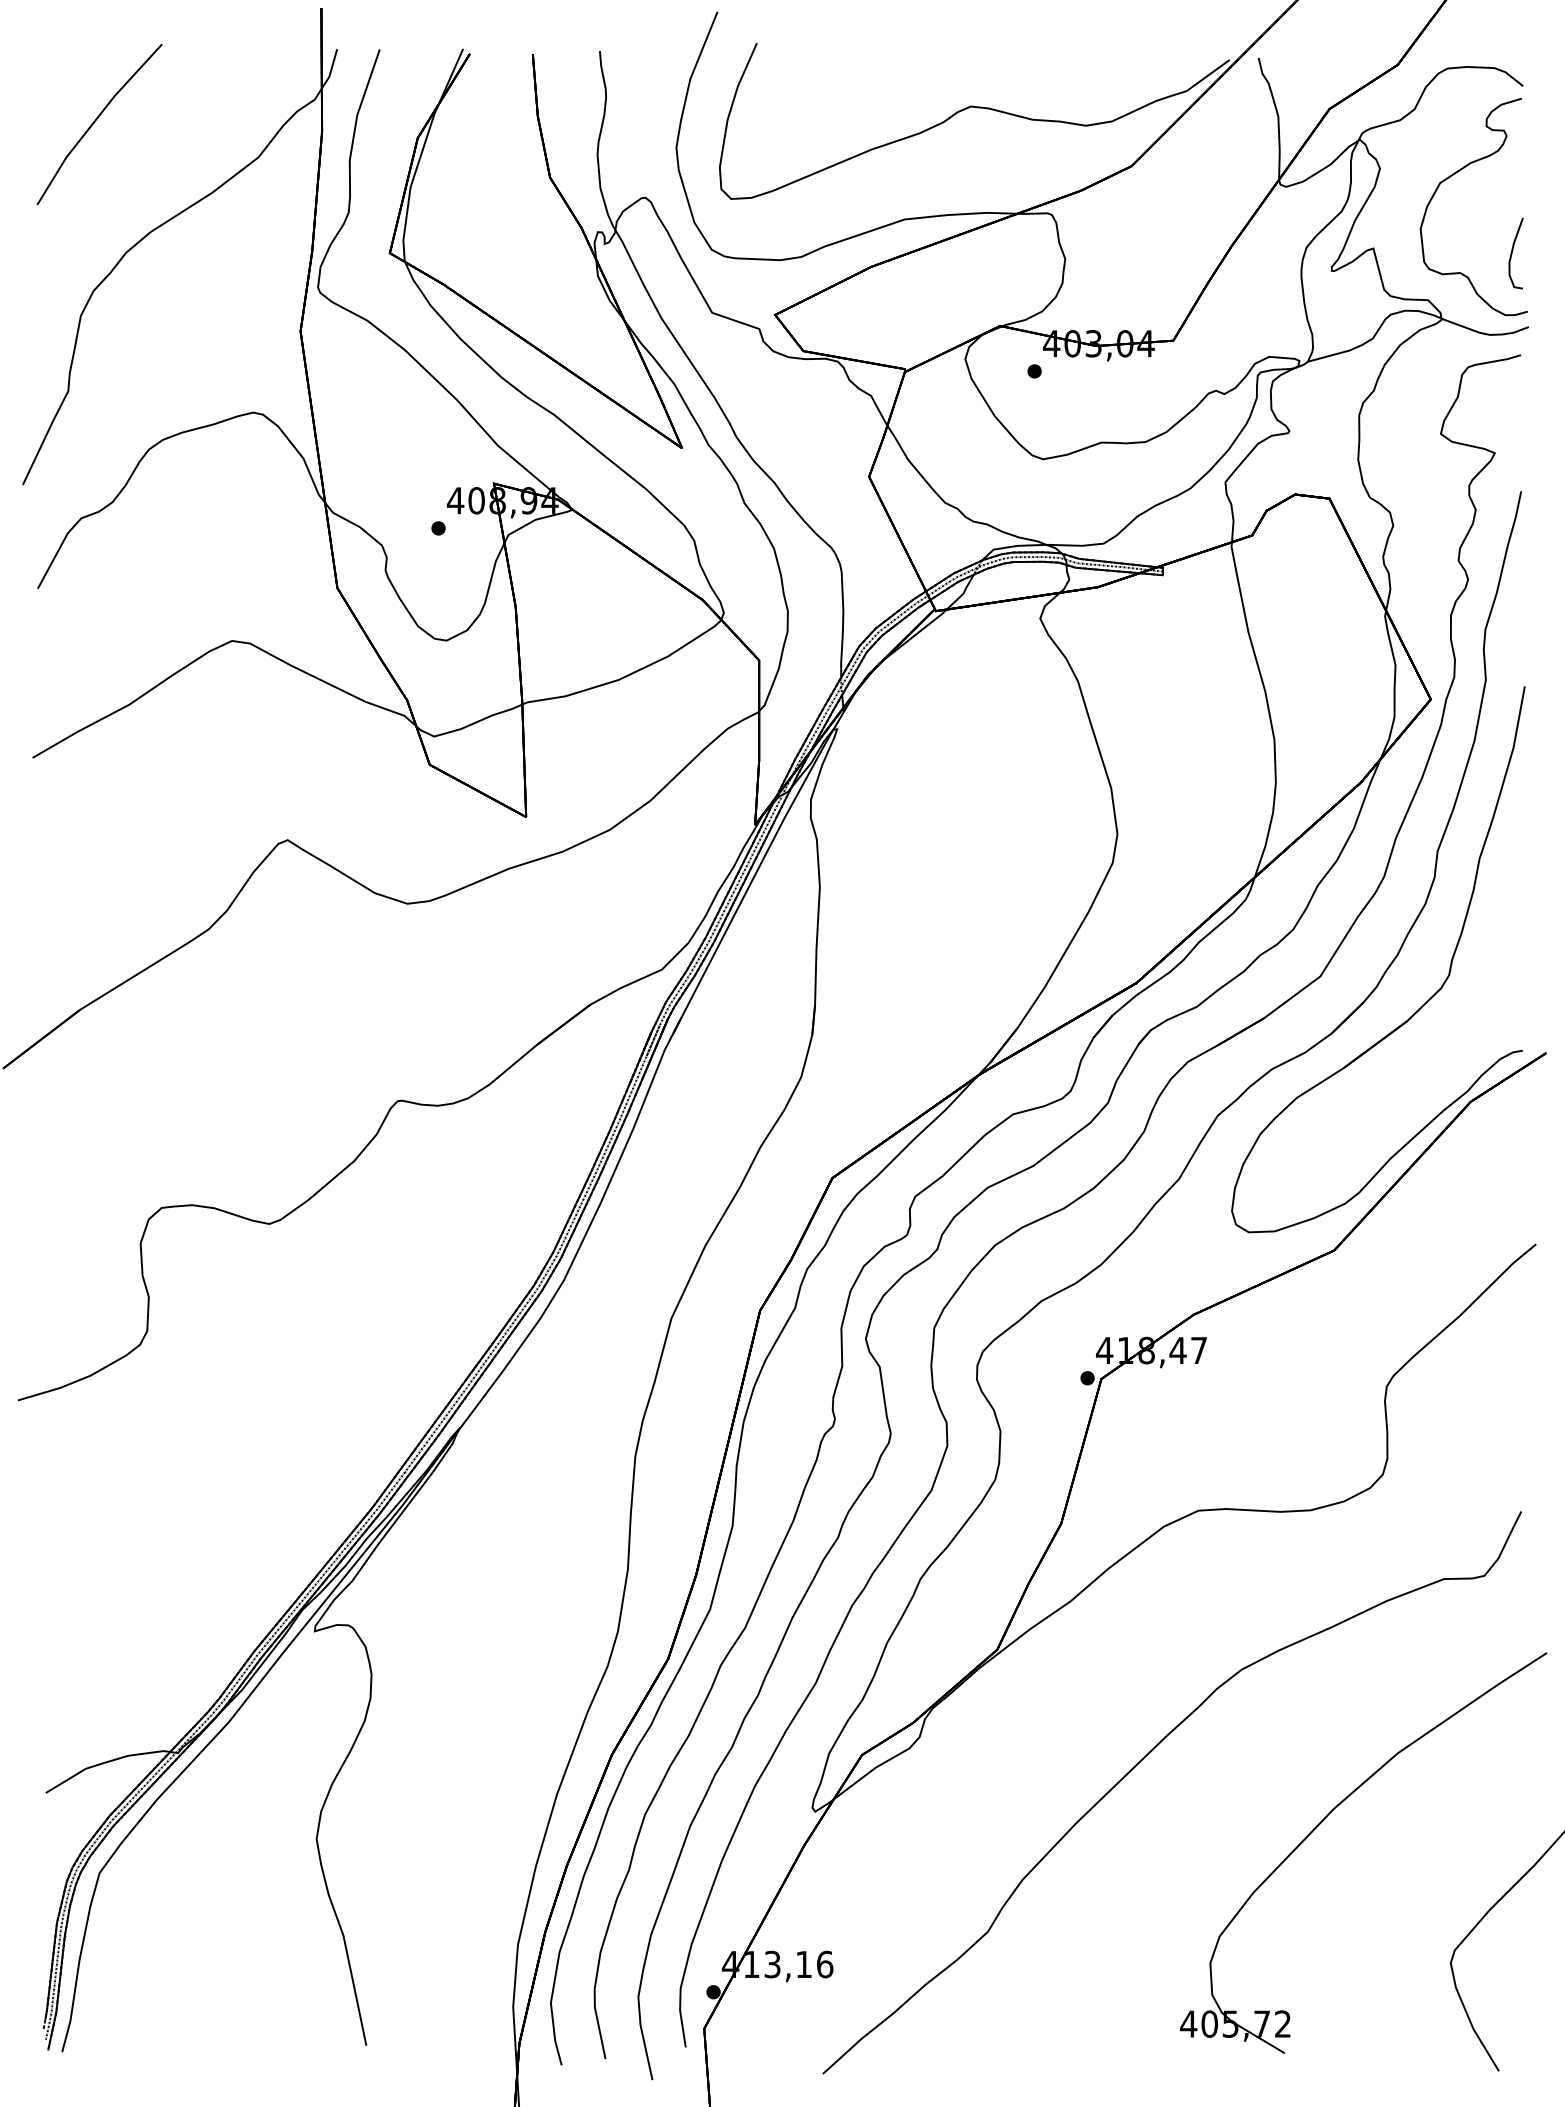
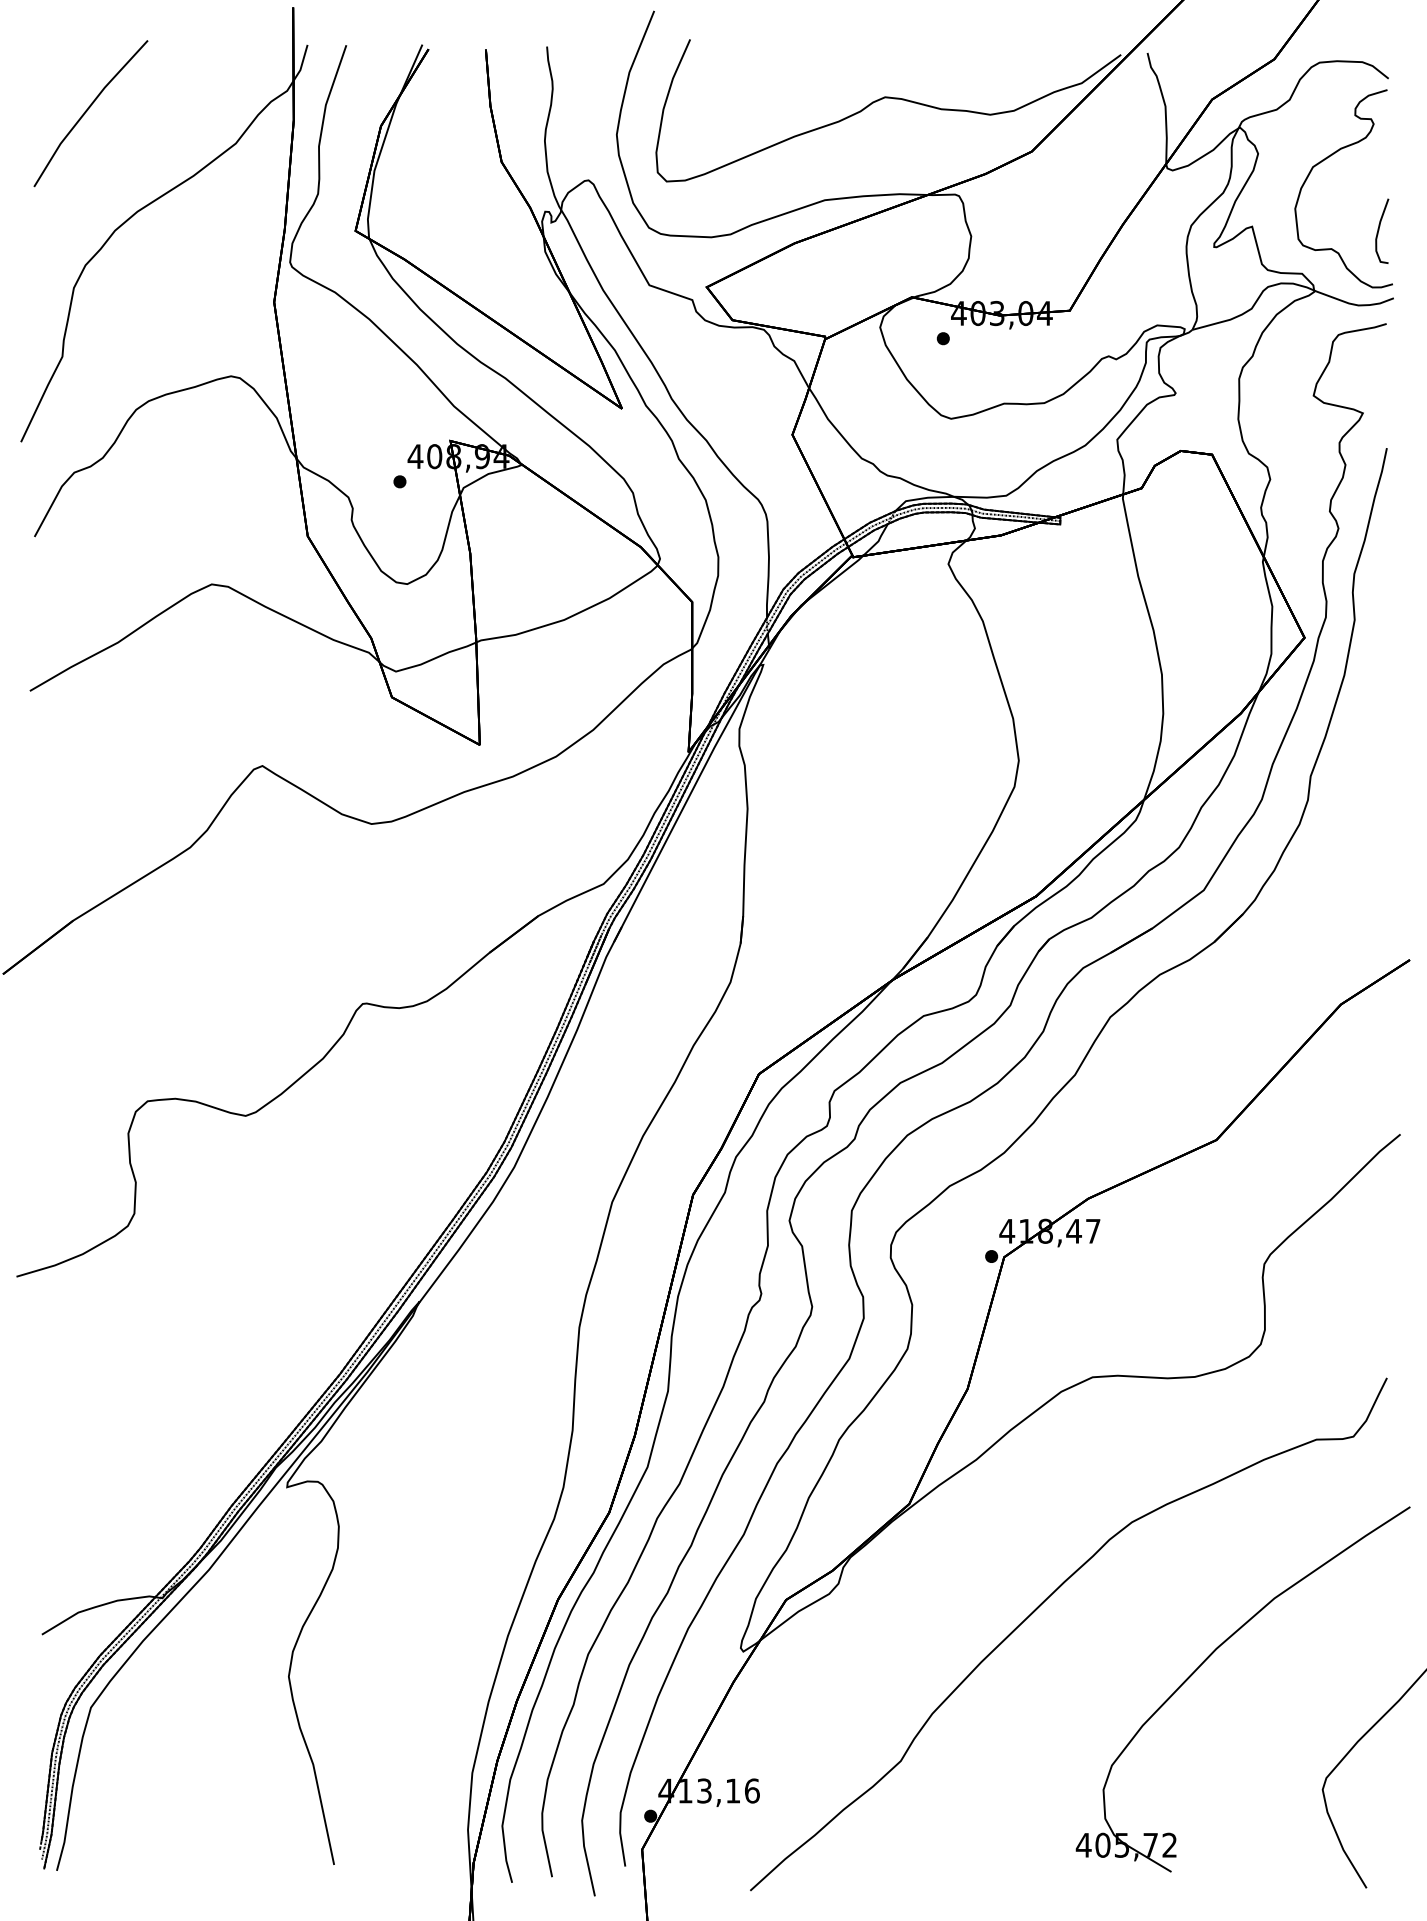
part: (1420, 1006) -> (1295, 917), removed

